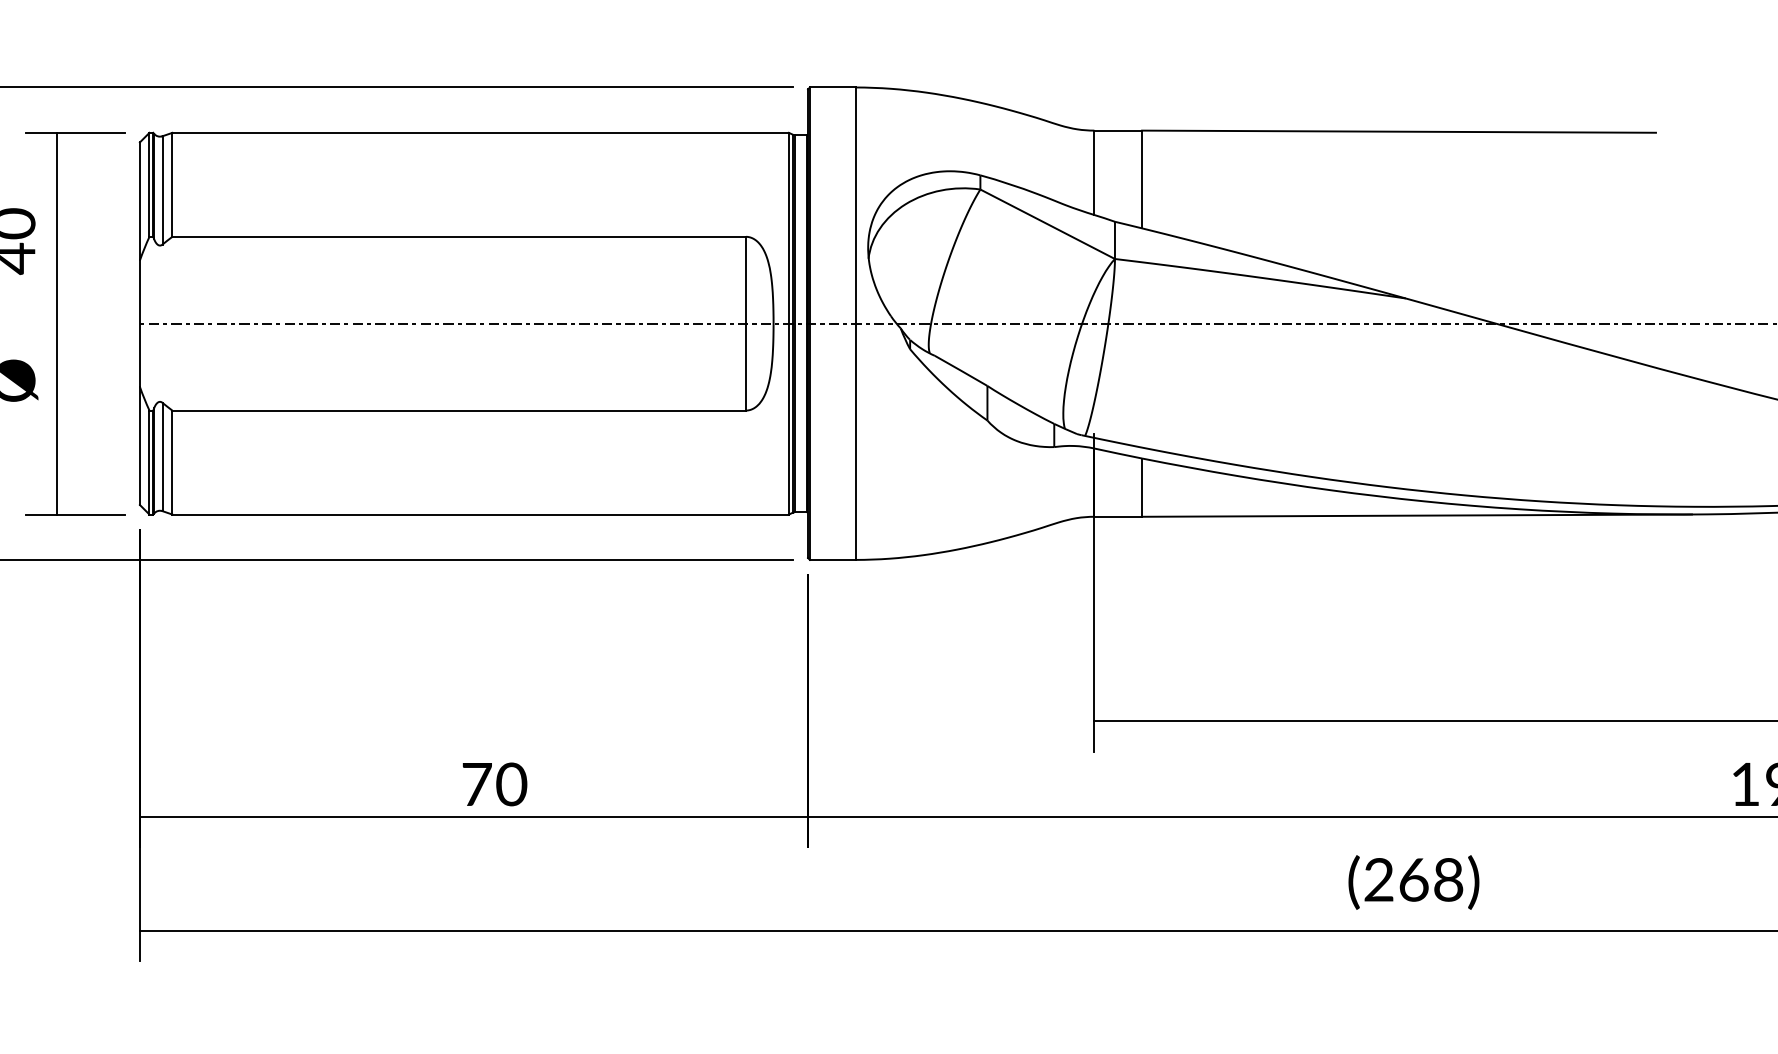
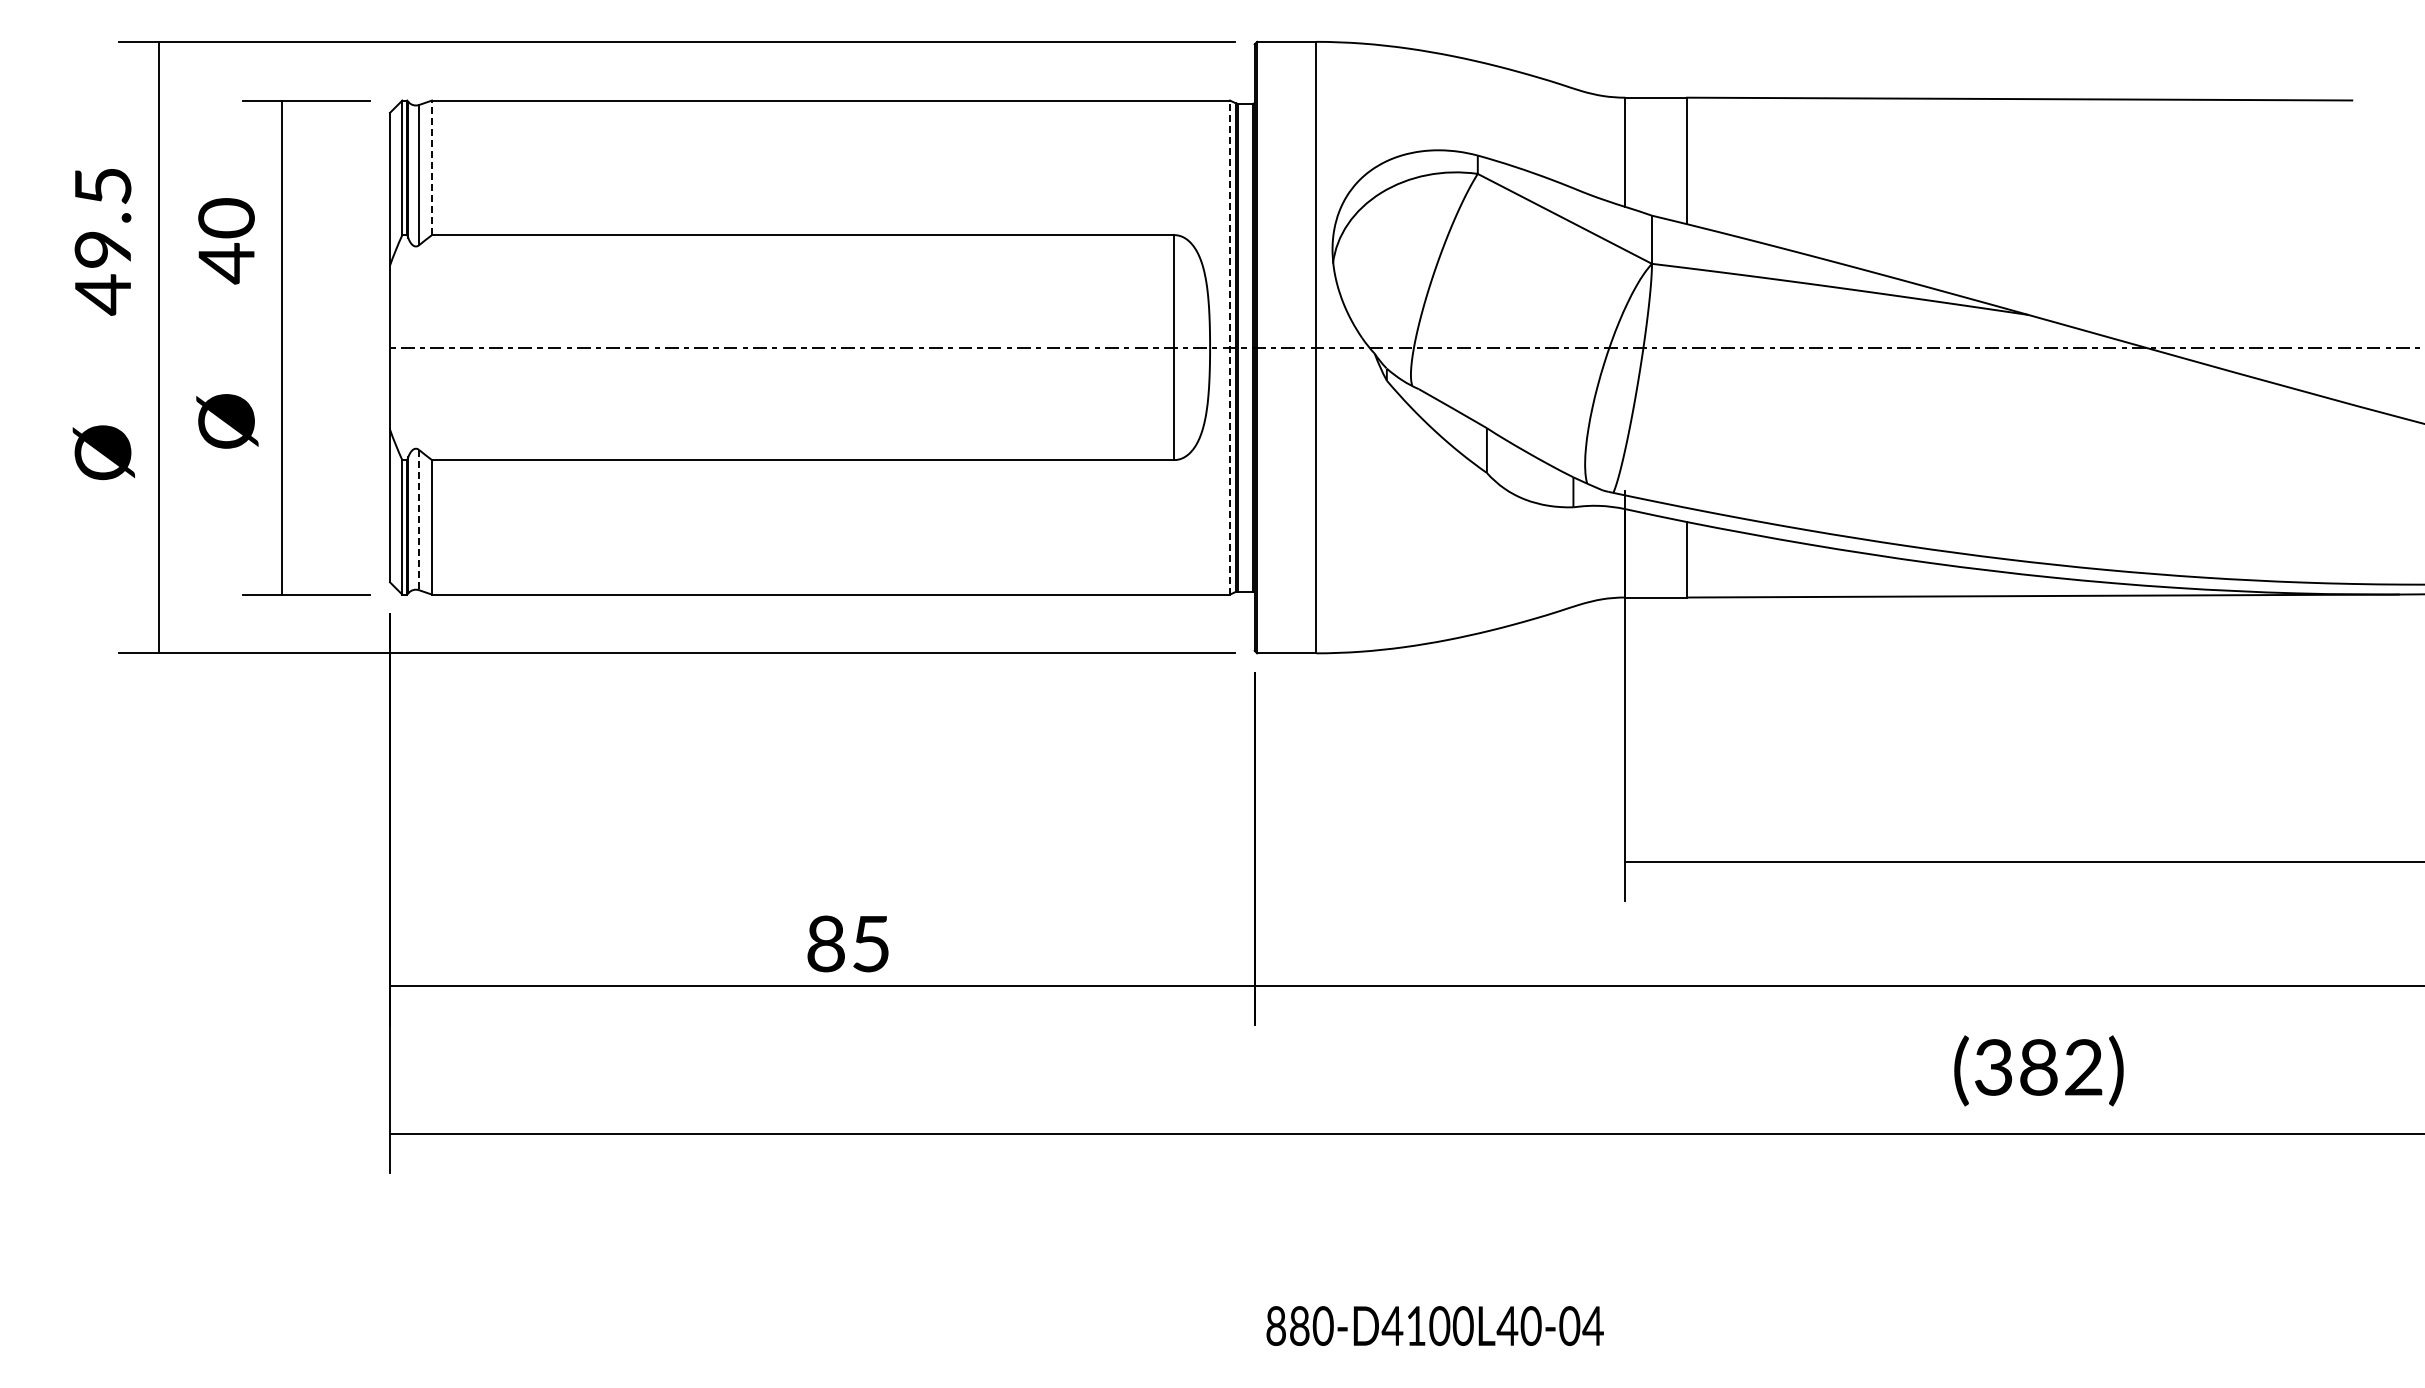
line: (172, 184) -> (431, 167), solid -> dashed
line: (789, 323) -> (1230, 347), solid -> dashed
line: (162, 457) -> (419, 520), solid -> dashed
text: (494, 784) -> (849, 943), 70 -> 85
text: (1413, 879) -> (2038, 1067), (268) -> (382)

